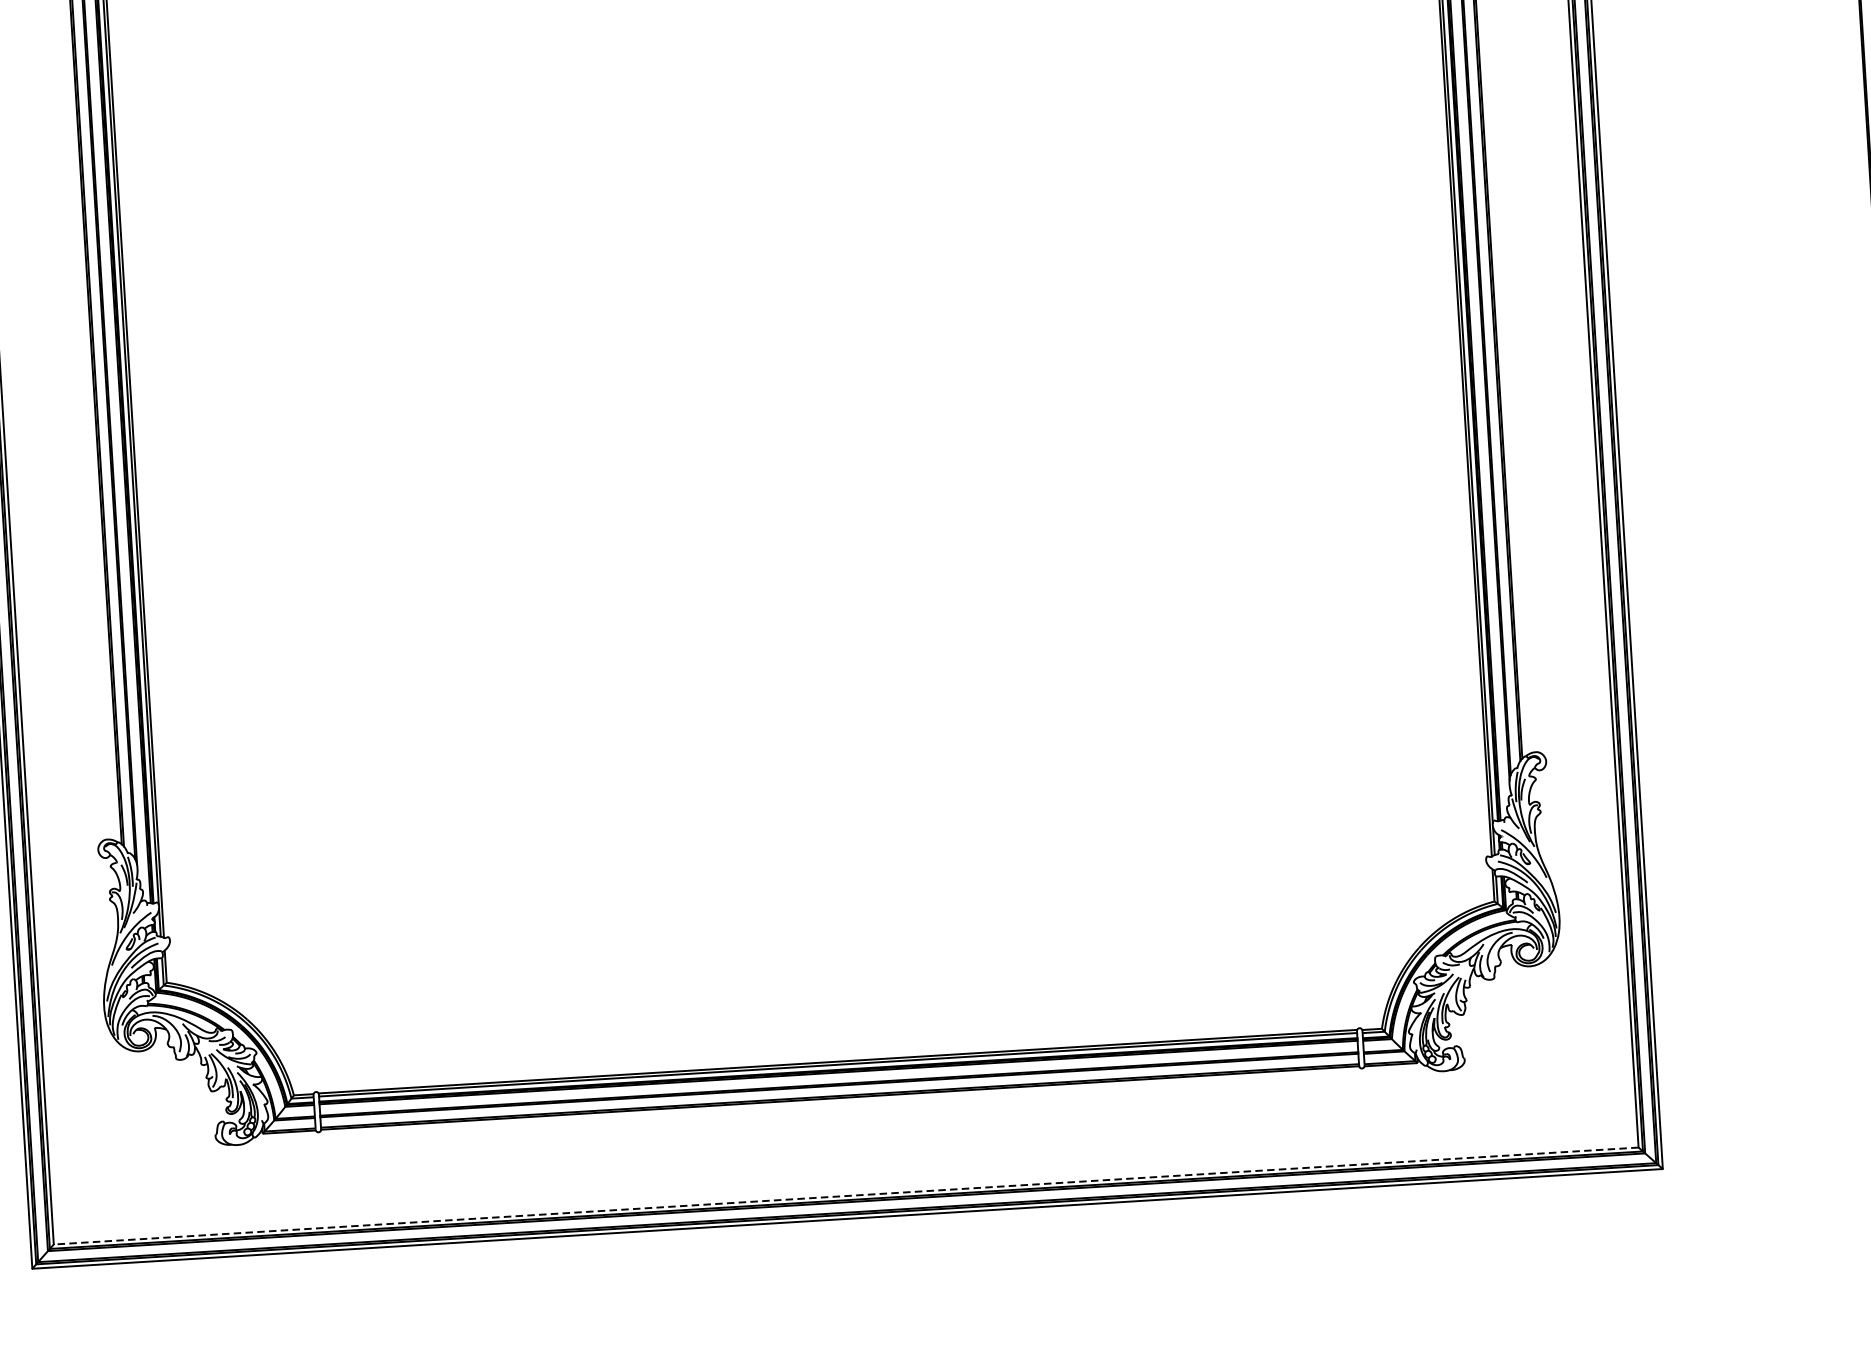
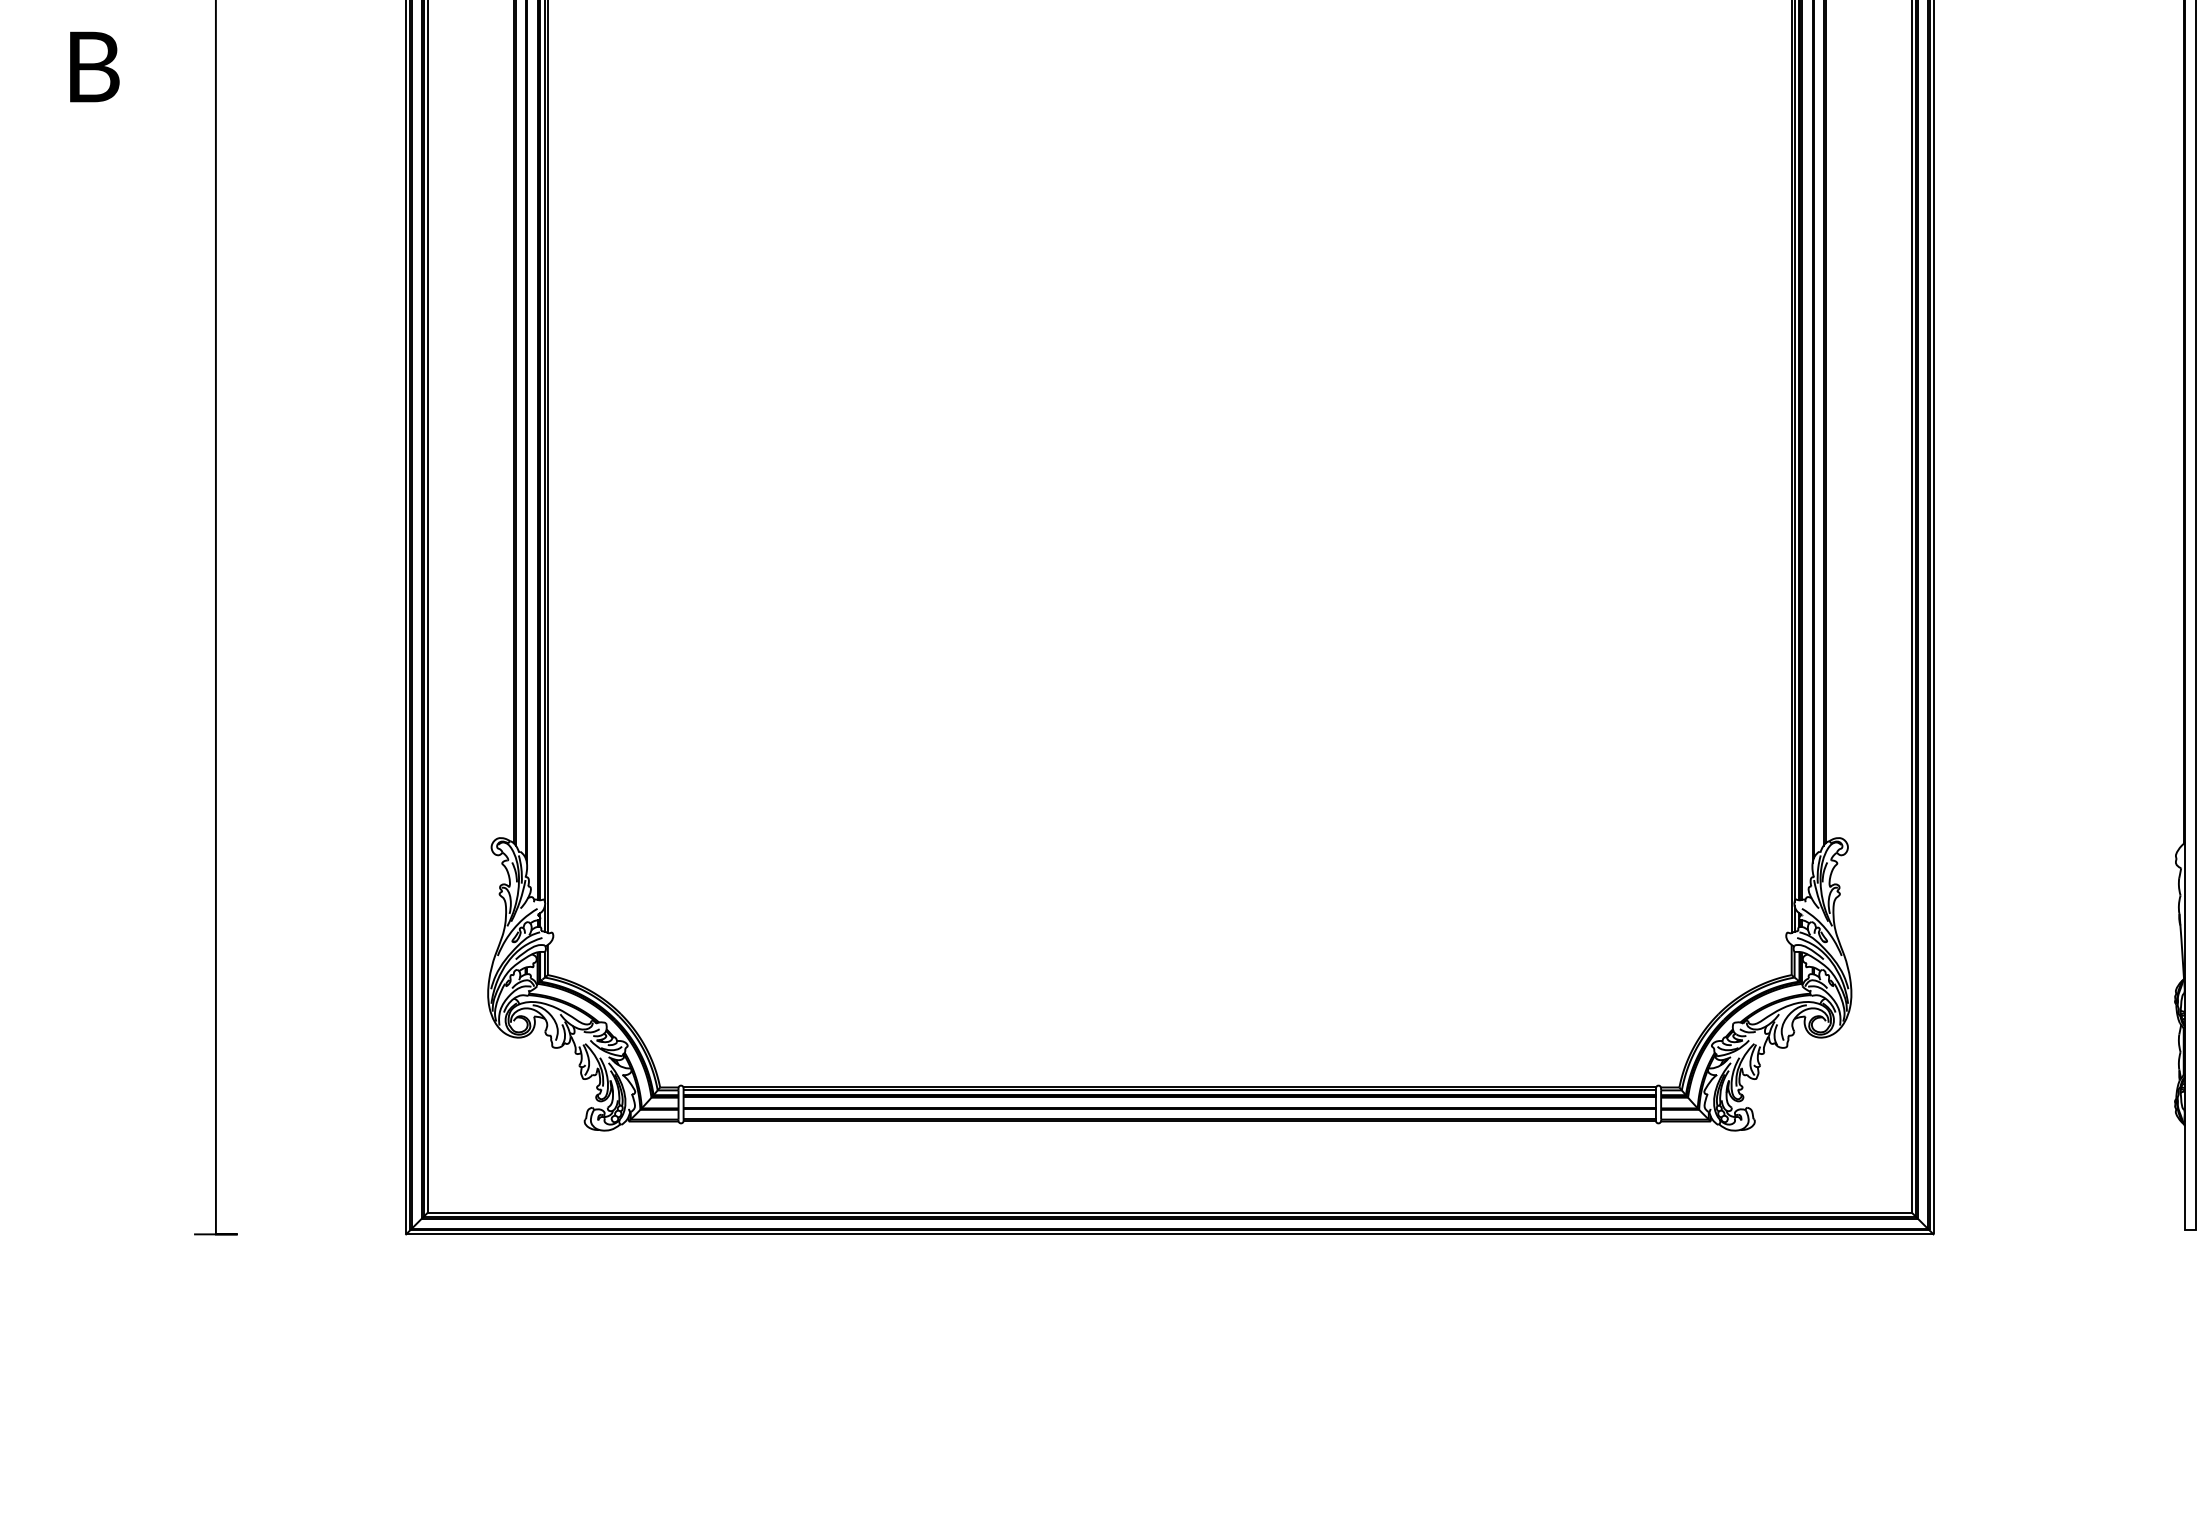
line: (845, 1195) -> (1169, 1212), dashed -> solid

